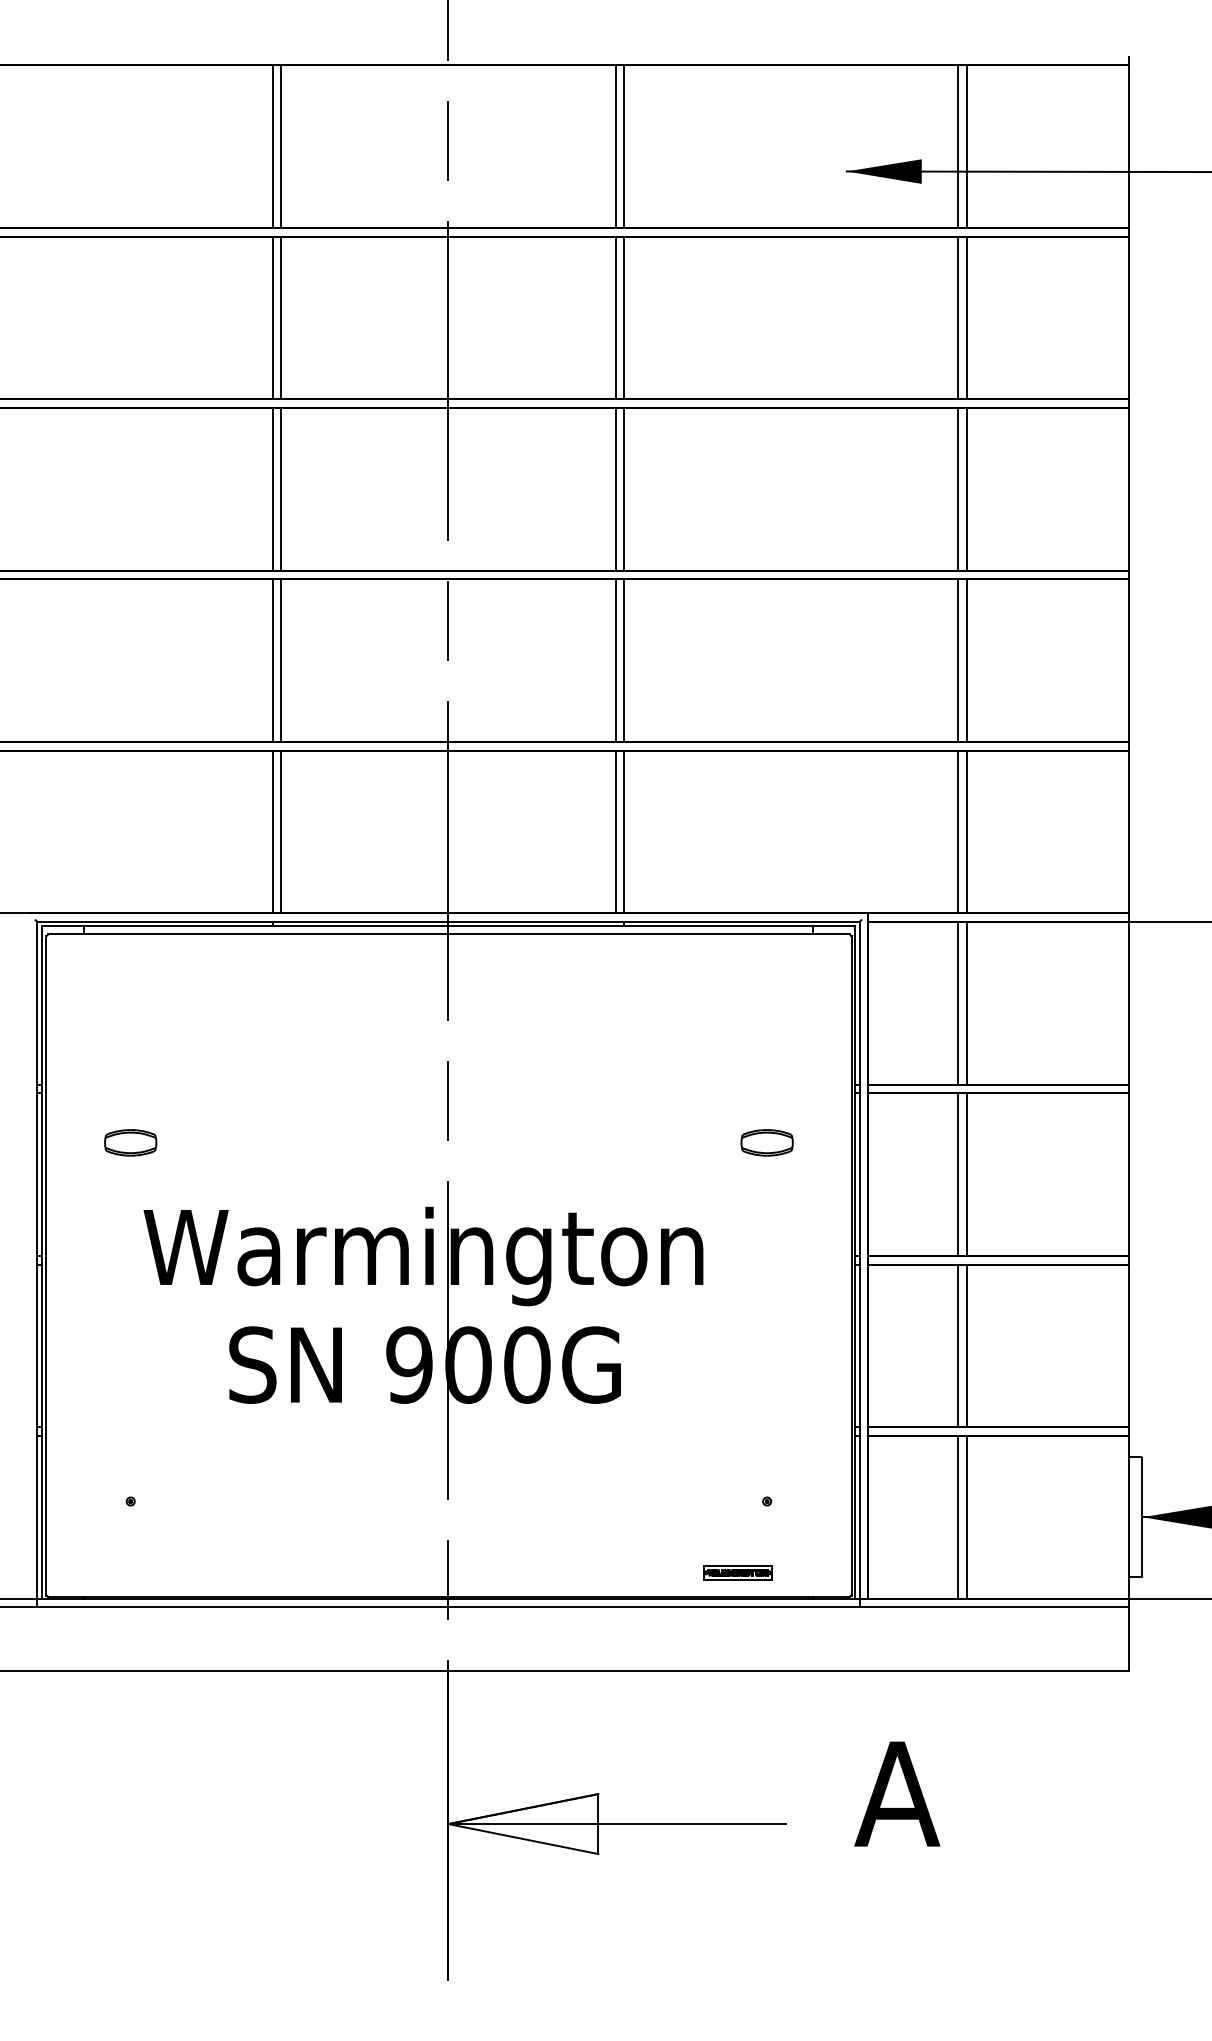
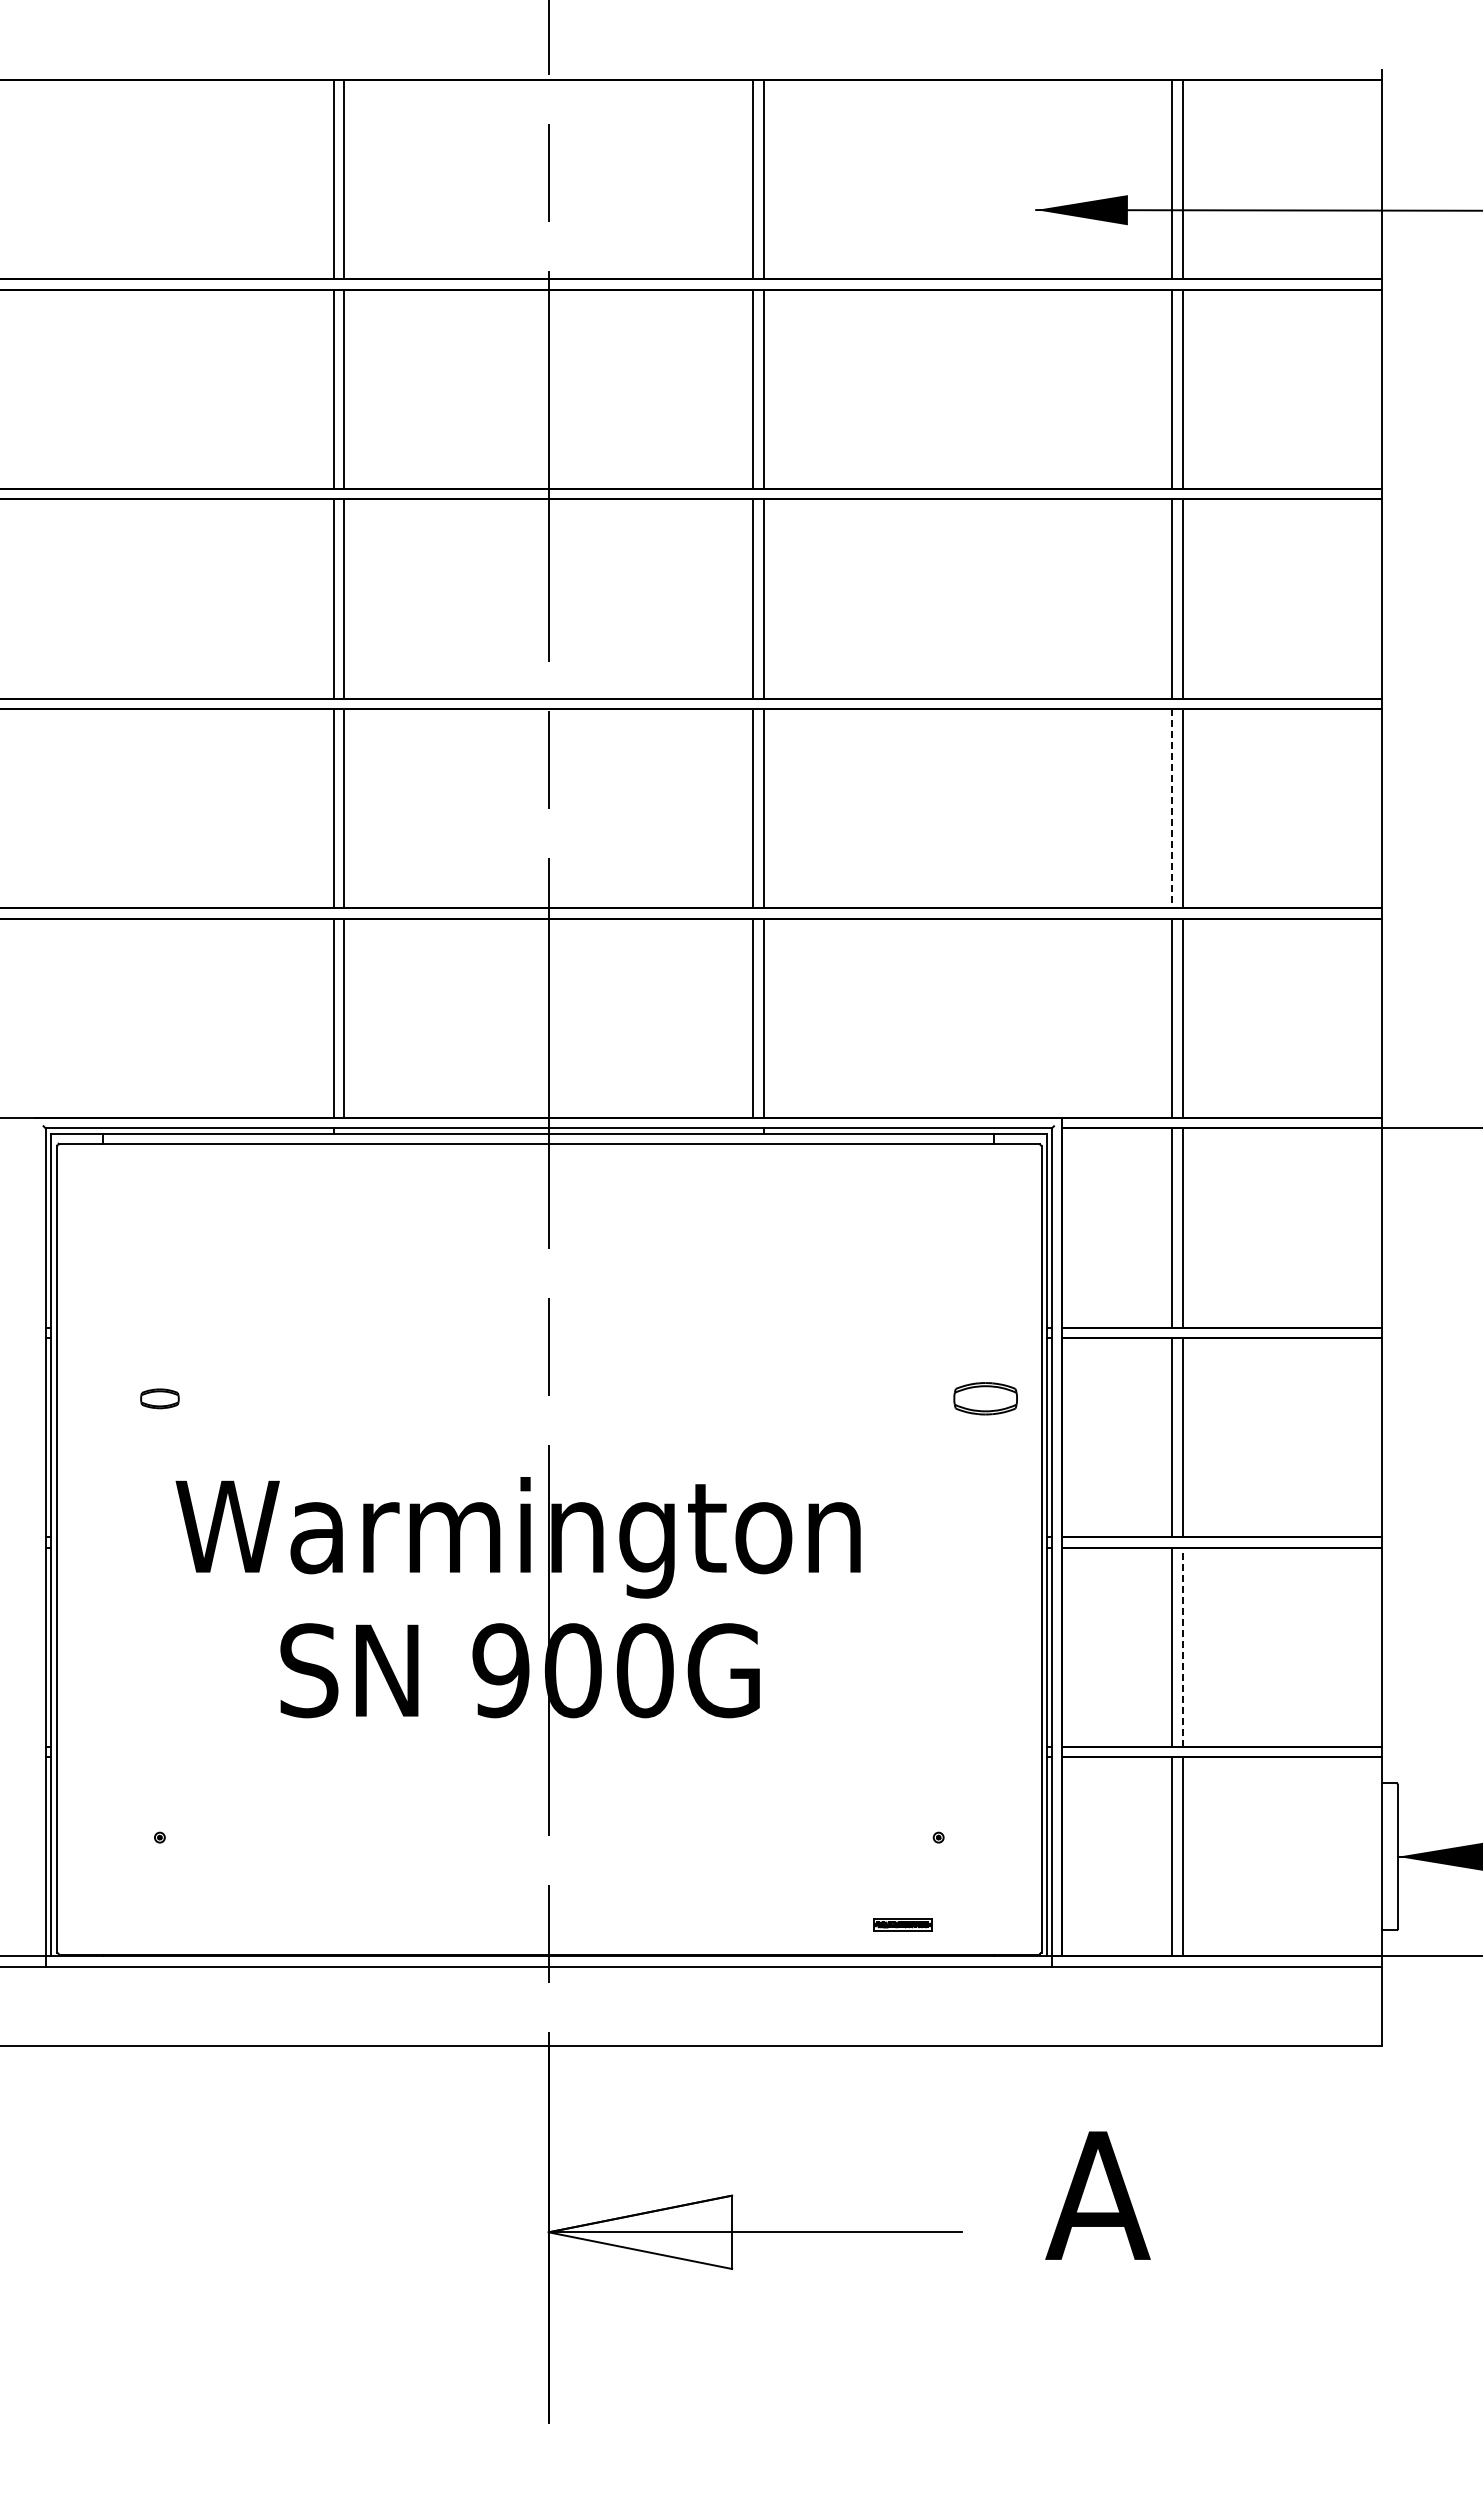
line: (958, 660) -> (1172, 808), solid -> dashed
part: (130, 1142) -> (159, 1398), size x0.6
part: (766, 1142) -> (985, 1398), moved
line: (966, 1346) -> (1182, 1647), solid -> dashed
part: (737, 1572) -> (902, 1924), size x0.7

